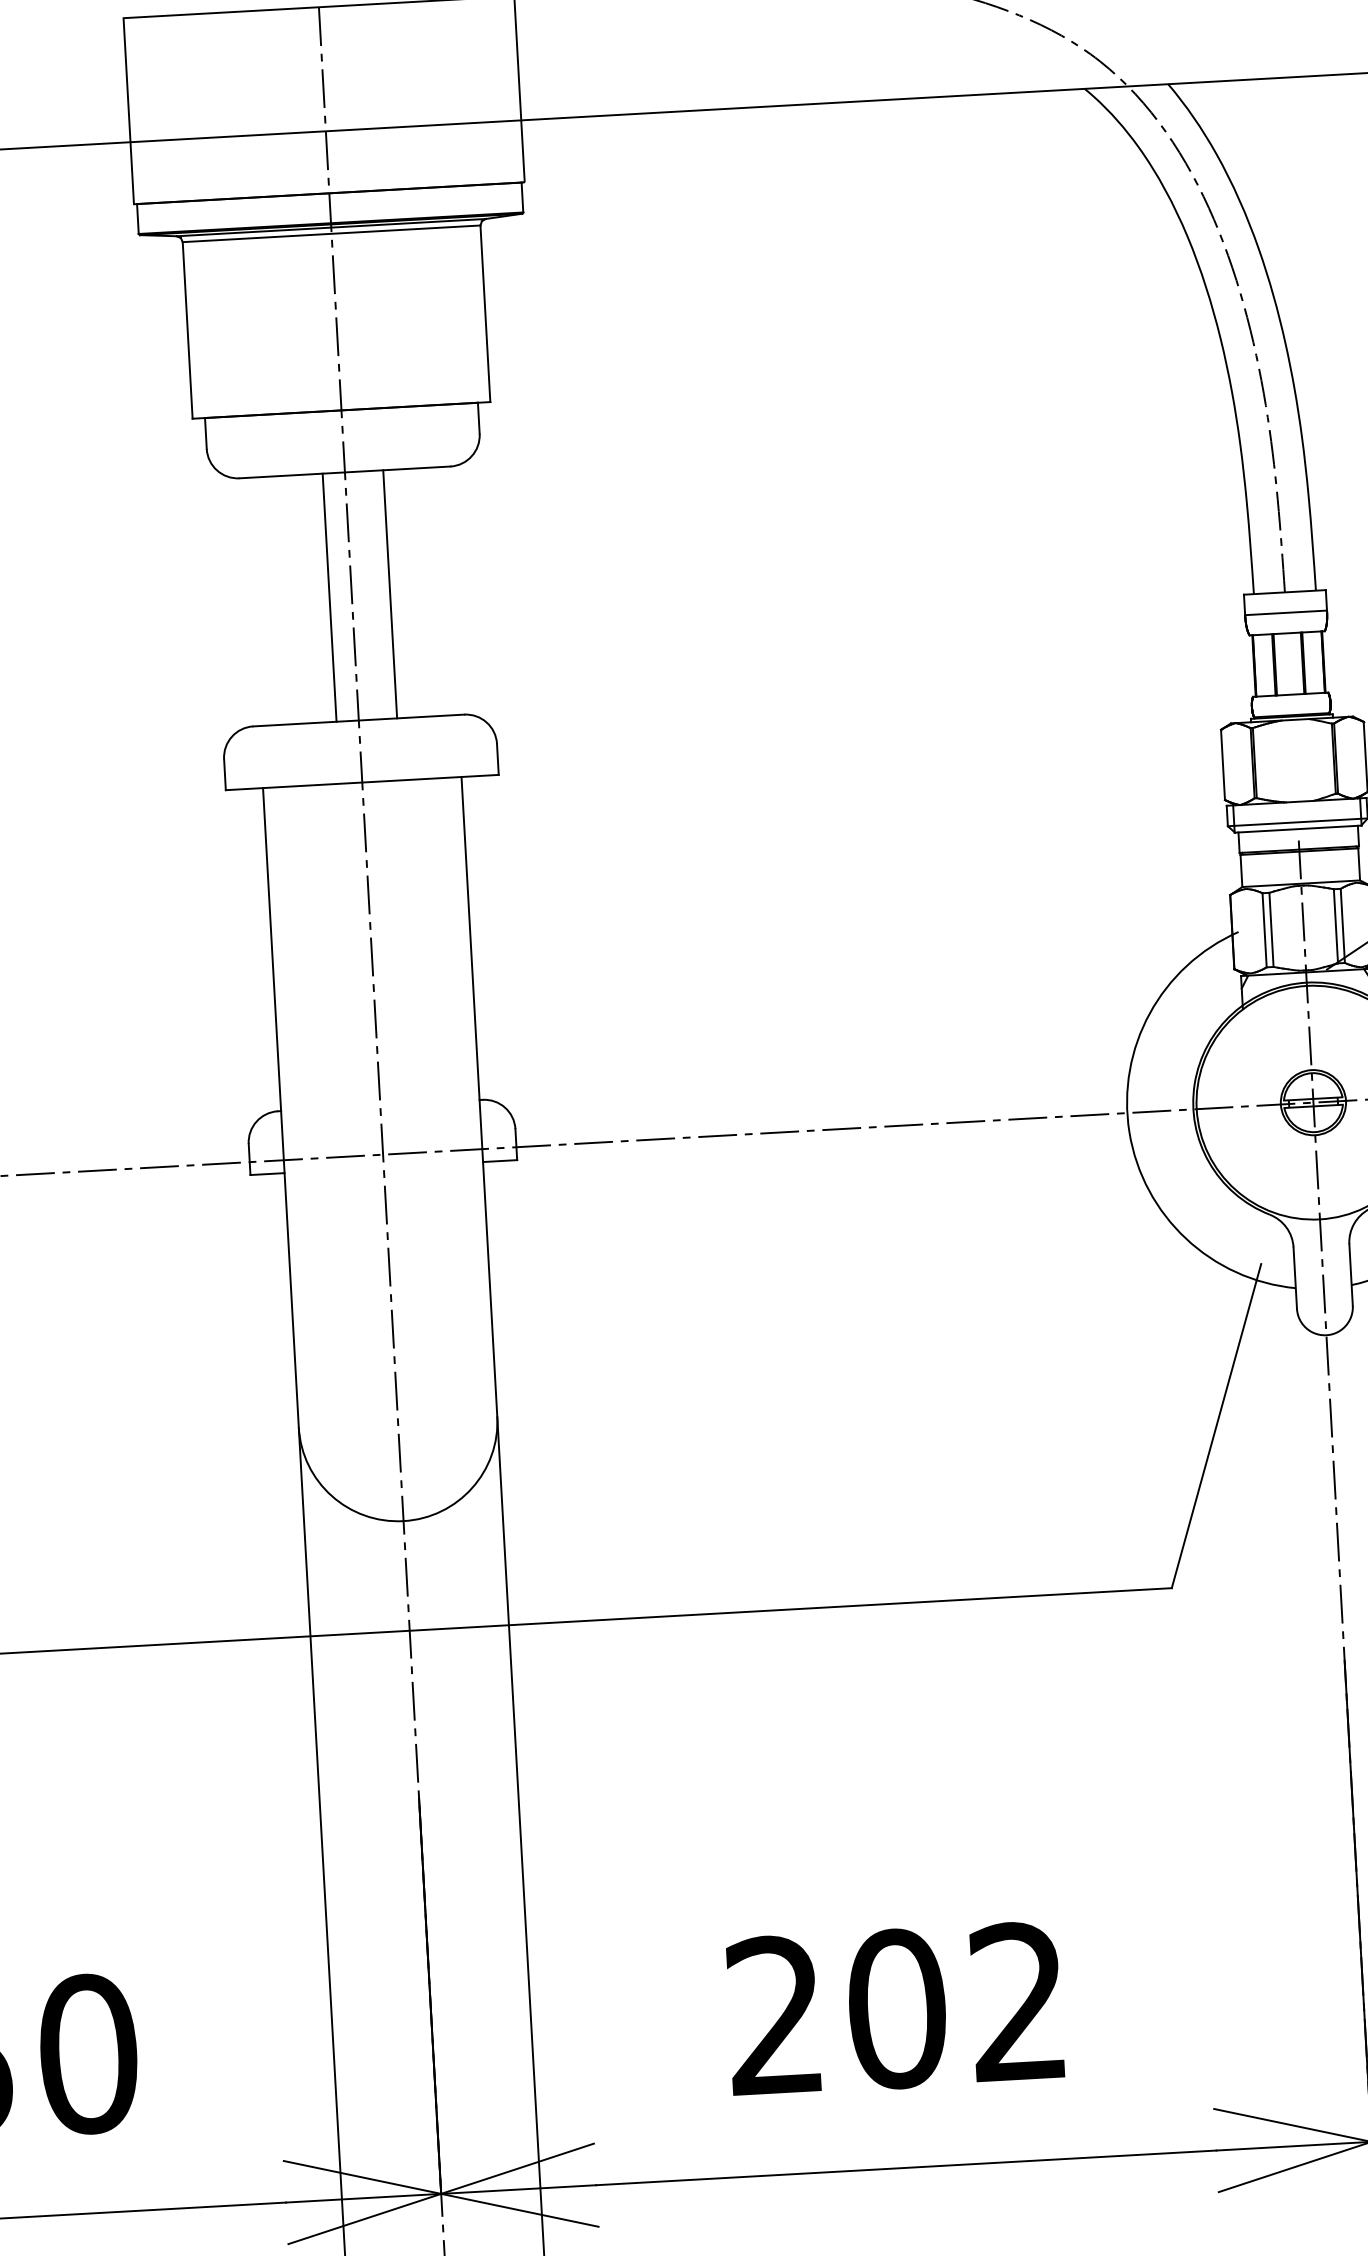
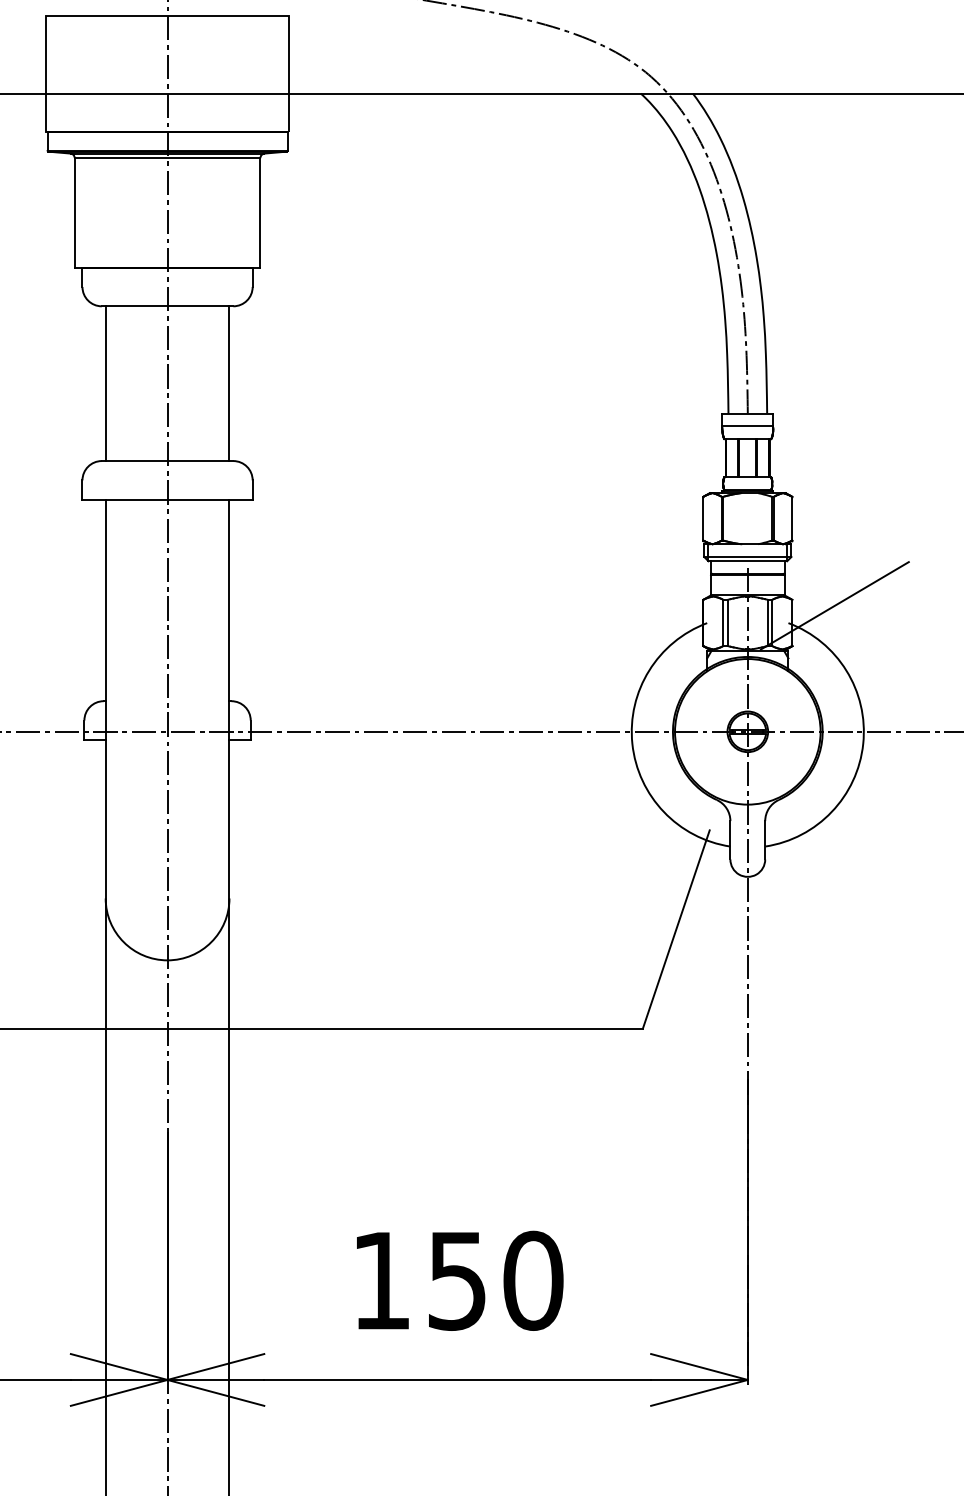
line: (390, 594) -> (229, 383), moved
line: (329, 597) -> (105, 383), moved
text: (897, 2008) -> (457, 1280), 202 -> 150

